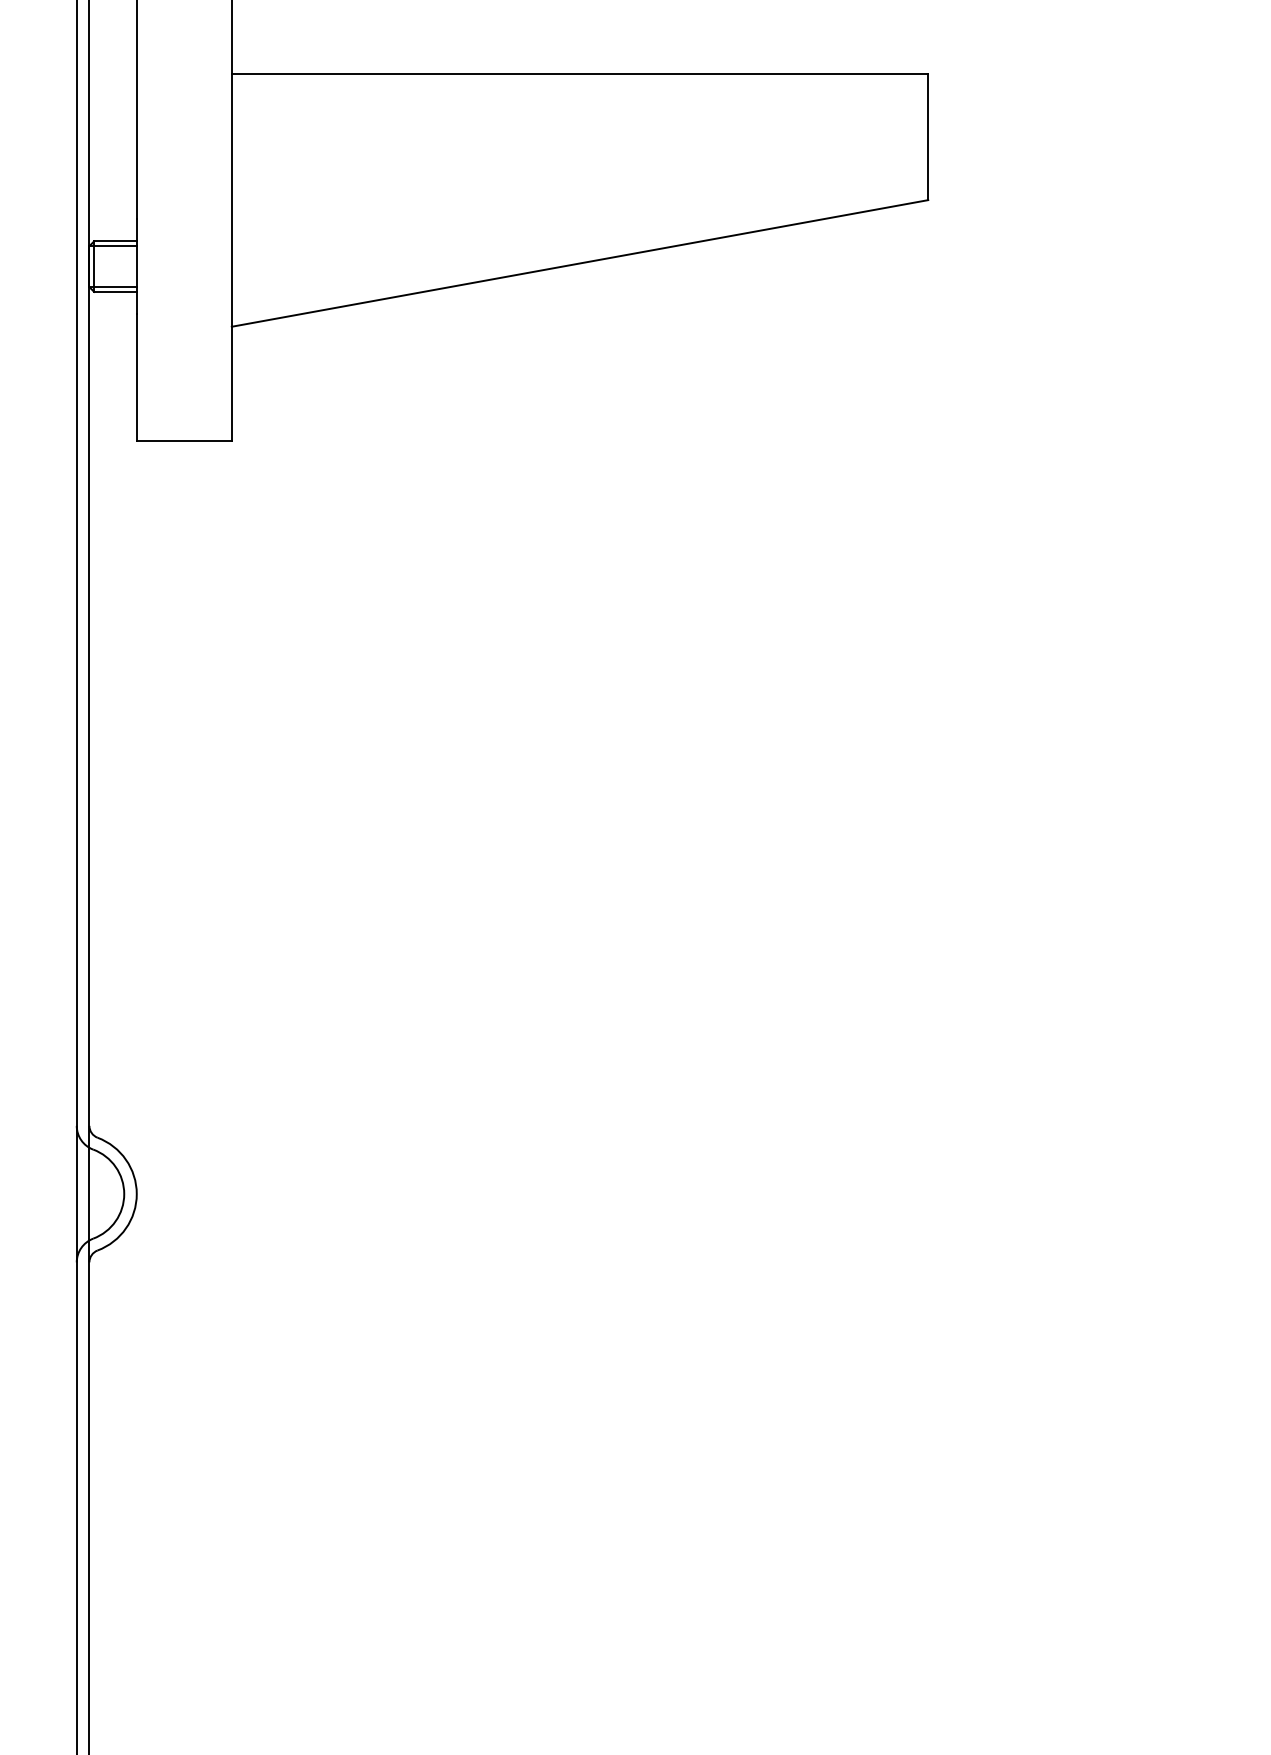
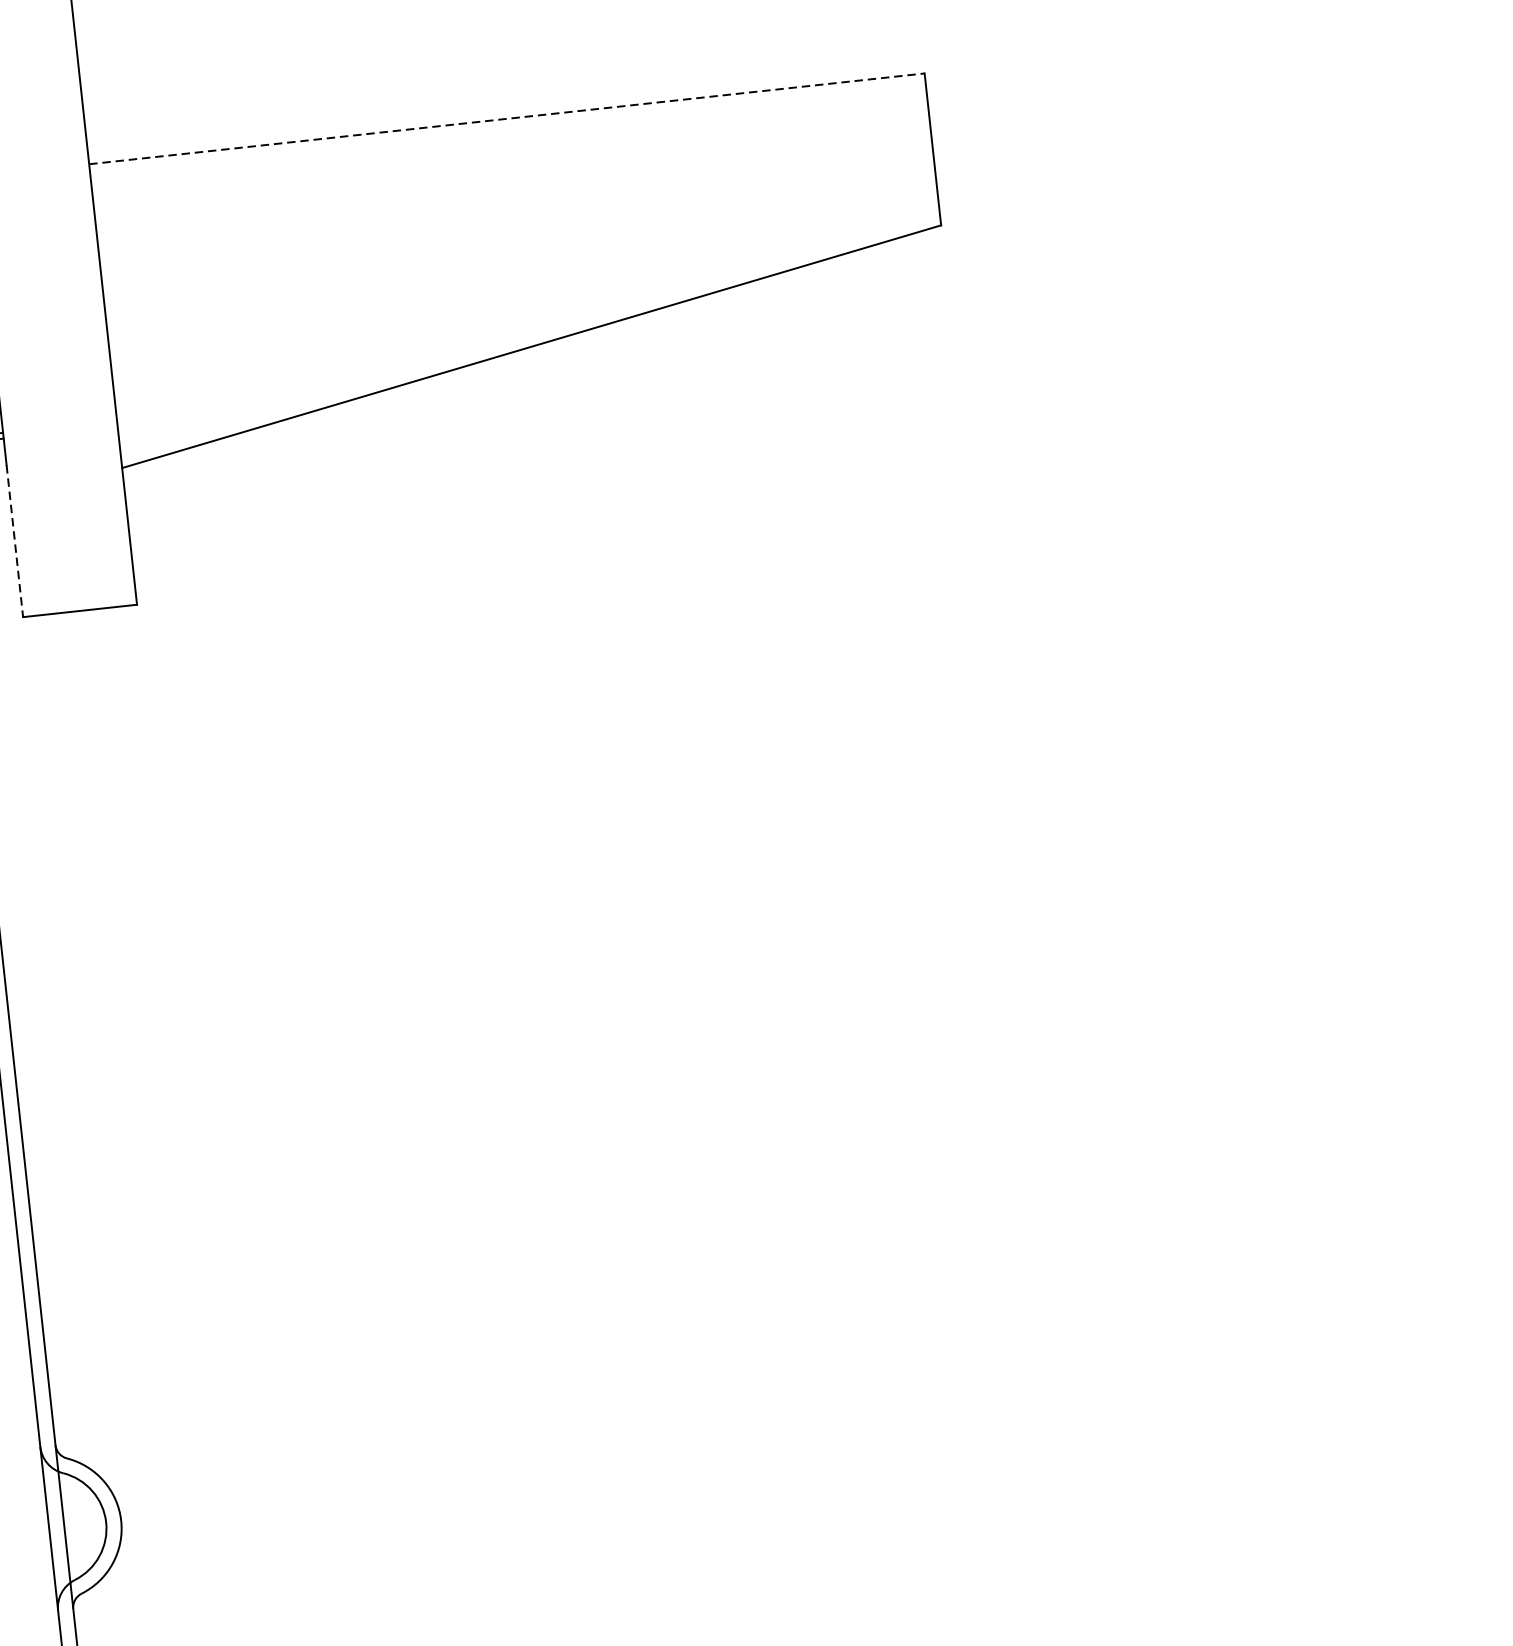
line: (580, 73) -> (507, 118), solid -> dashed
line: (136, 377) -> (14, 541), solid -> dashed

